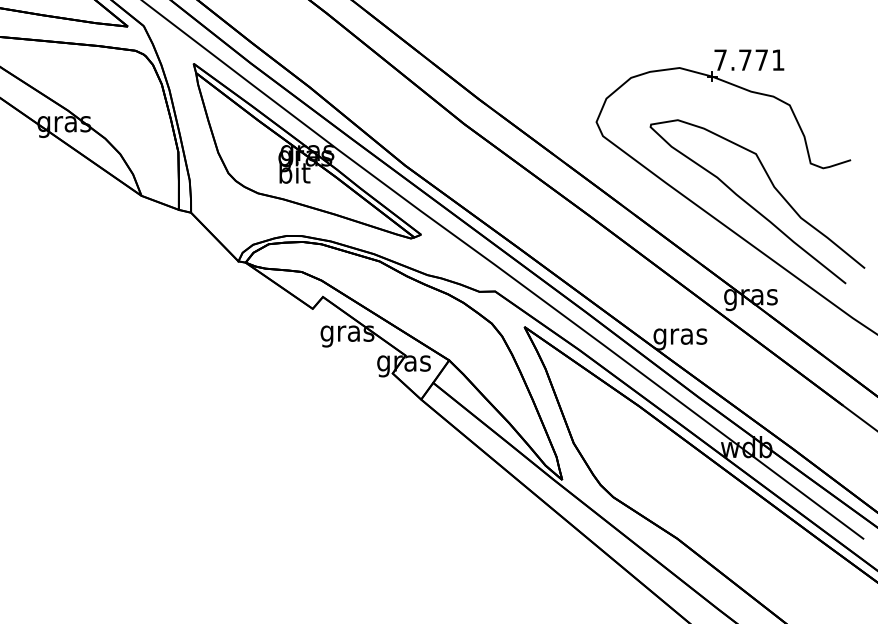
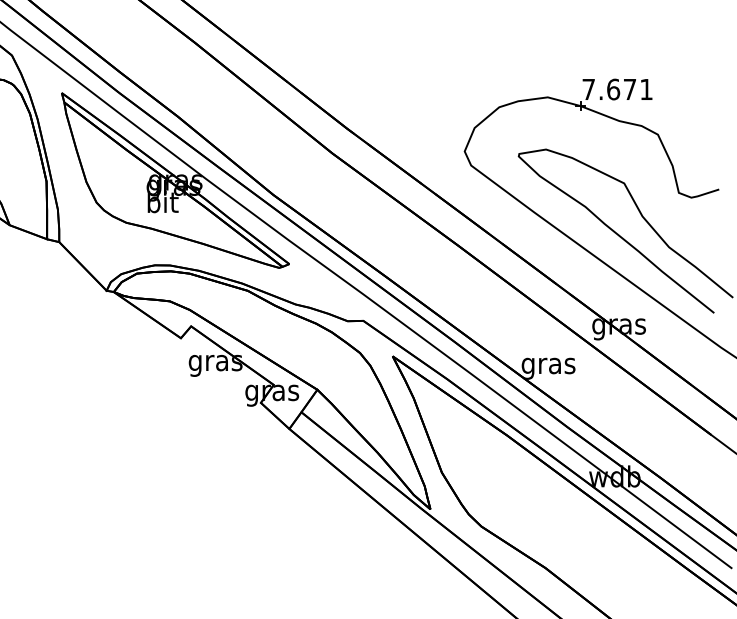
text: (745, 59) -> (613, 88), 7.771 -> 7.671

